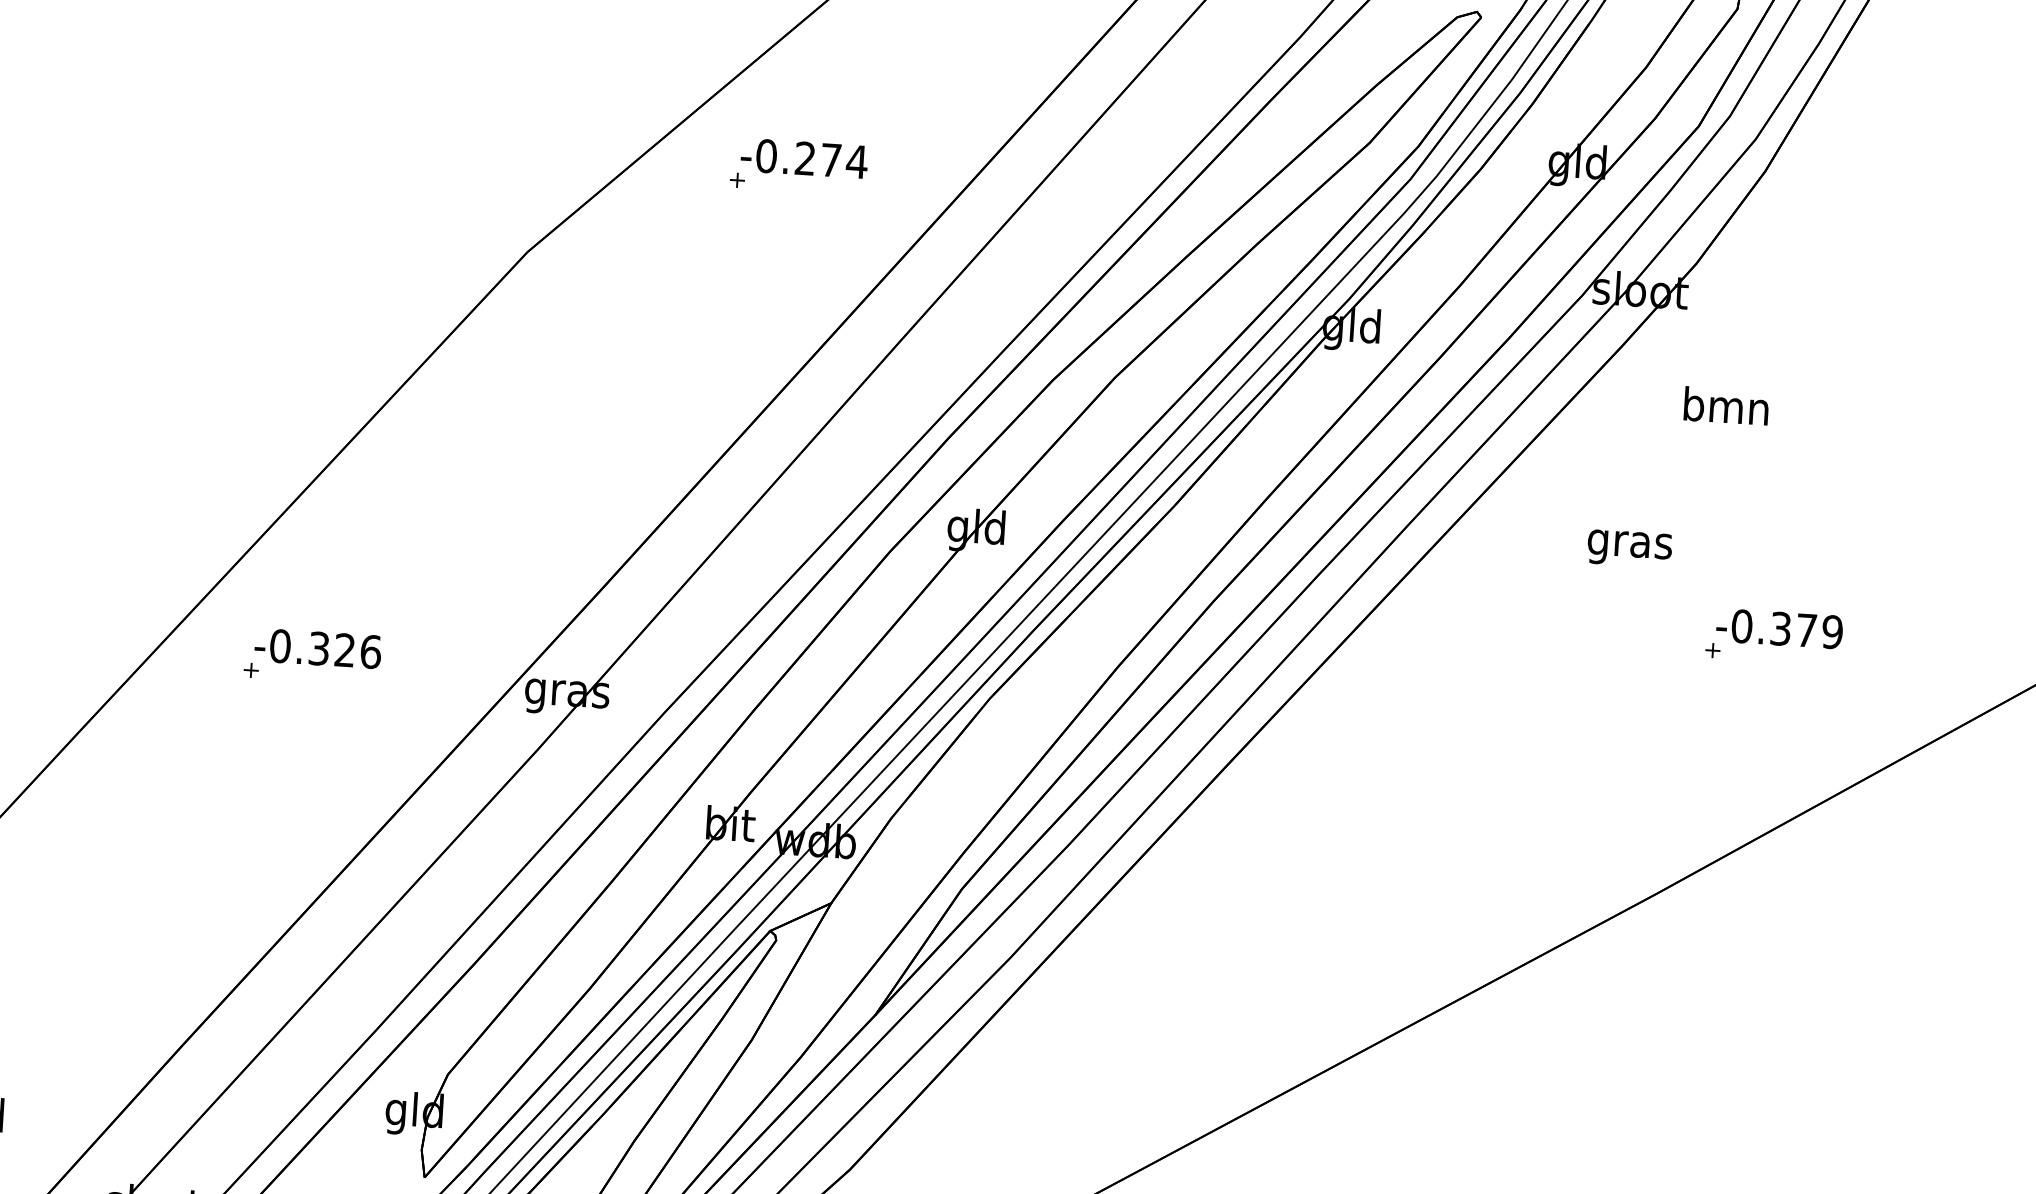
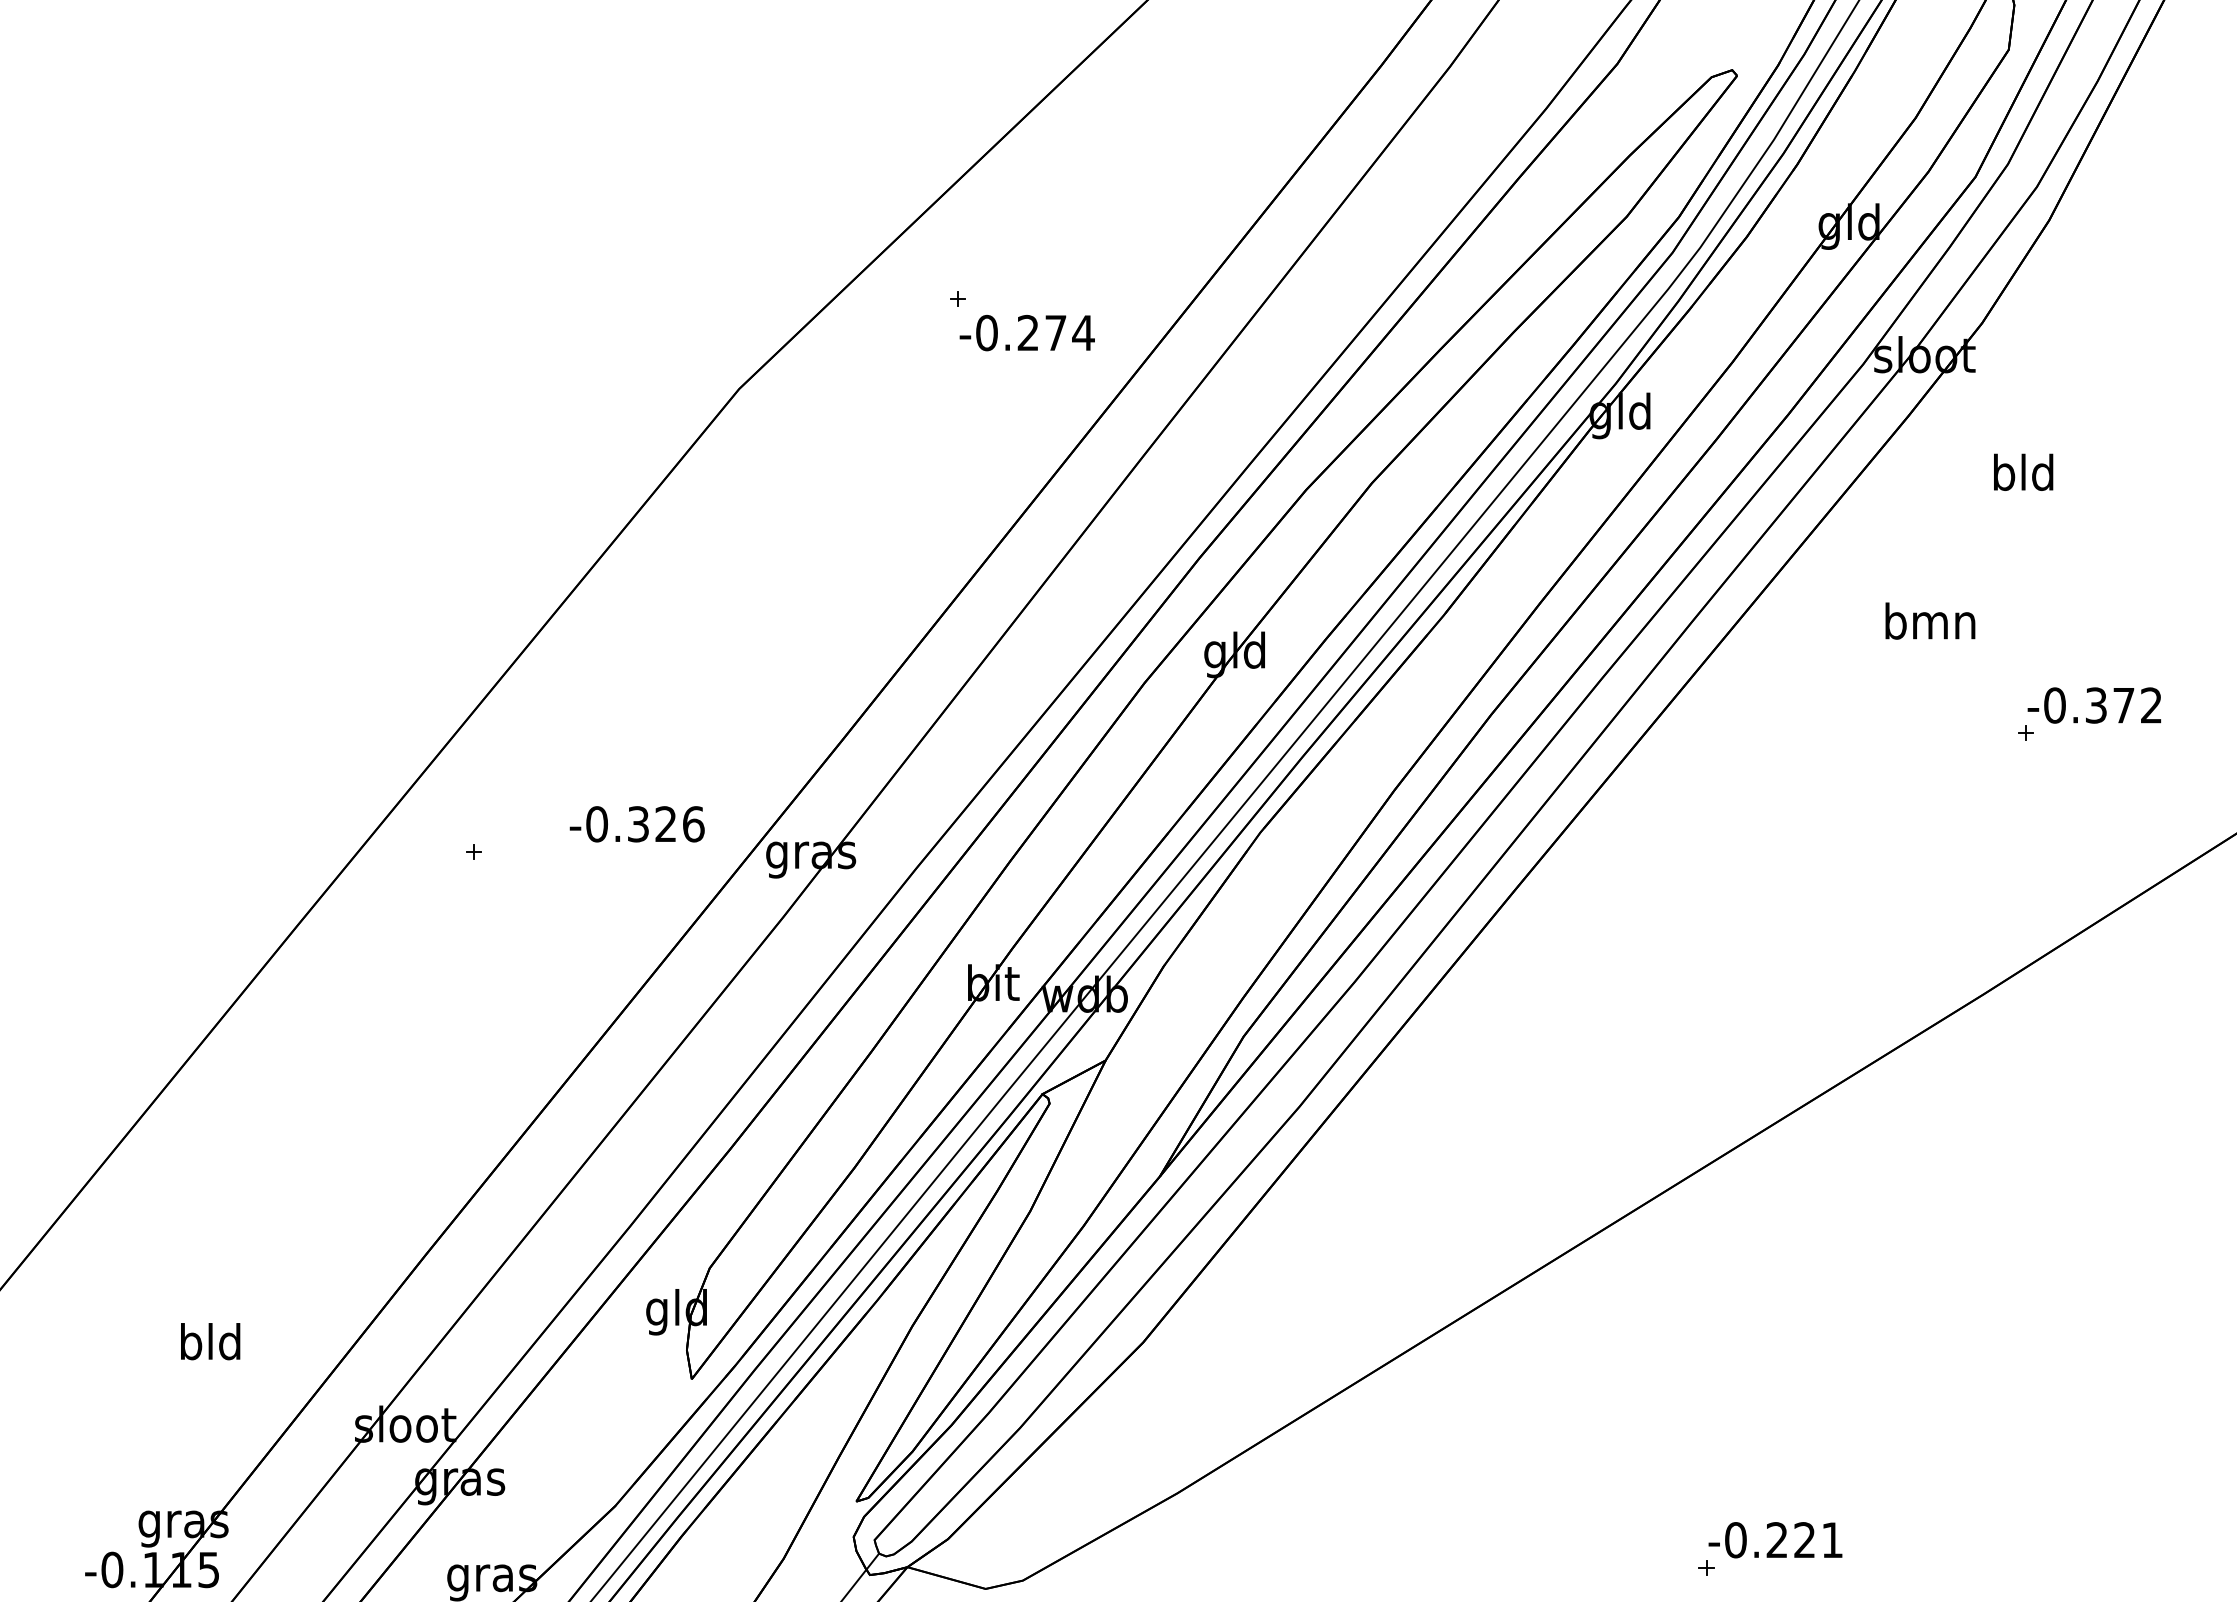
text: (803, 158) -> (1026, 333), moved
text: (1726, 405) -> (2023, 471), bmn -> bld
text: (1630, 544) -> (1930, 625), gras -> bmn
text: (1832, 632) -> (2151, 705), -0.379 -> -0.372
text: (317, 648) -> (636, 824), moved

